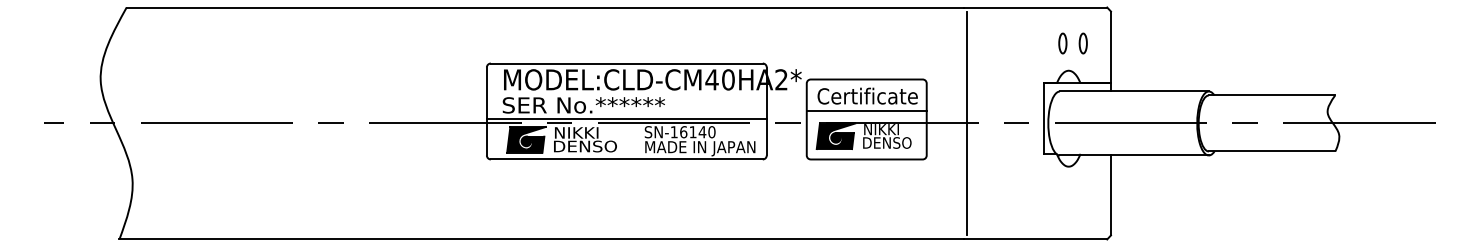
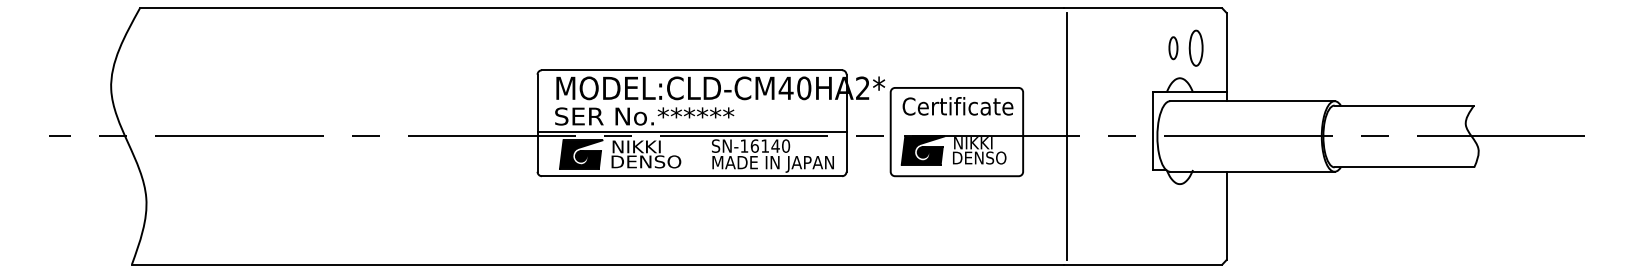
part: (1082, 43) -> (1195, 48), size x1.6
line: (866, 111) -> (956, 123), removed

